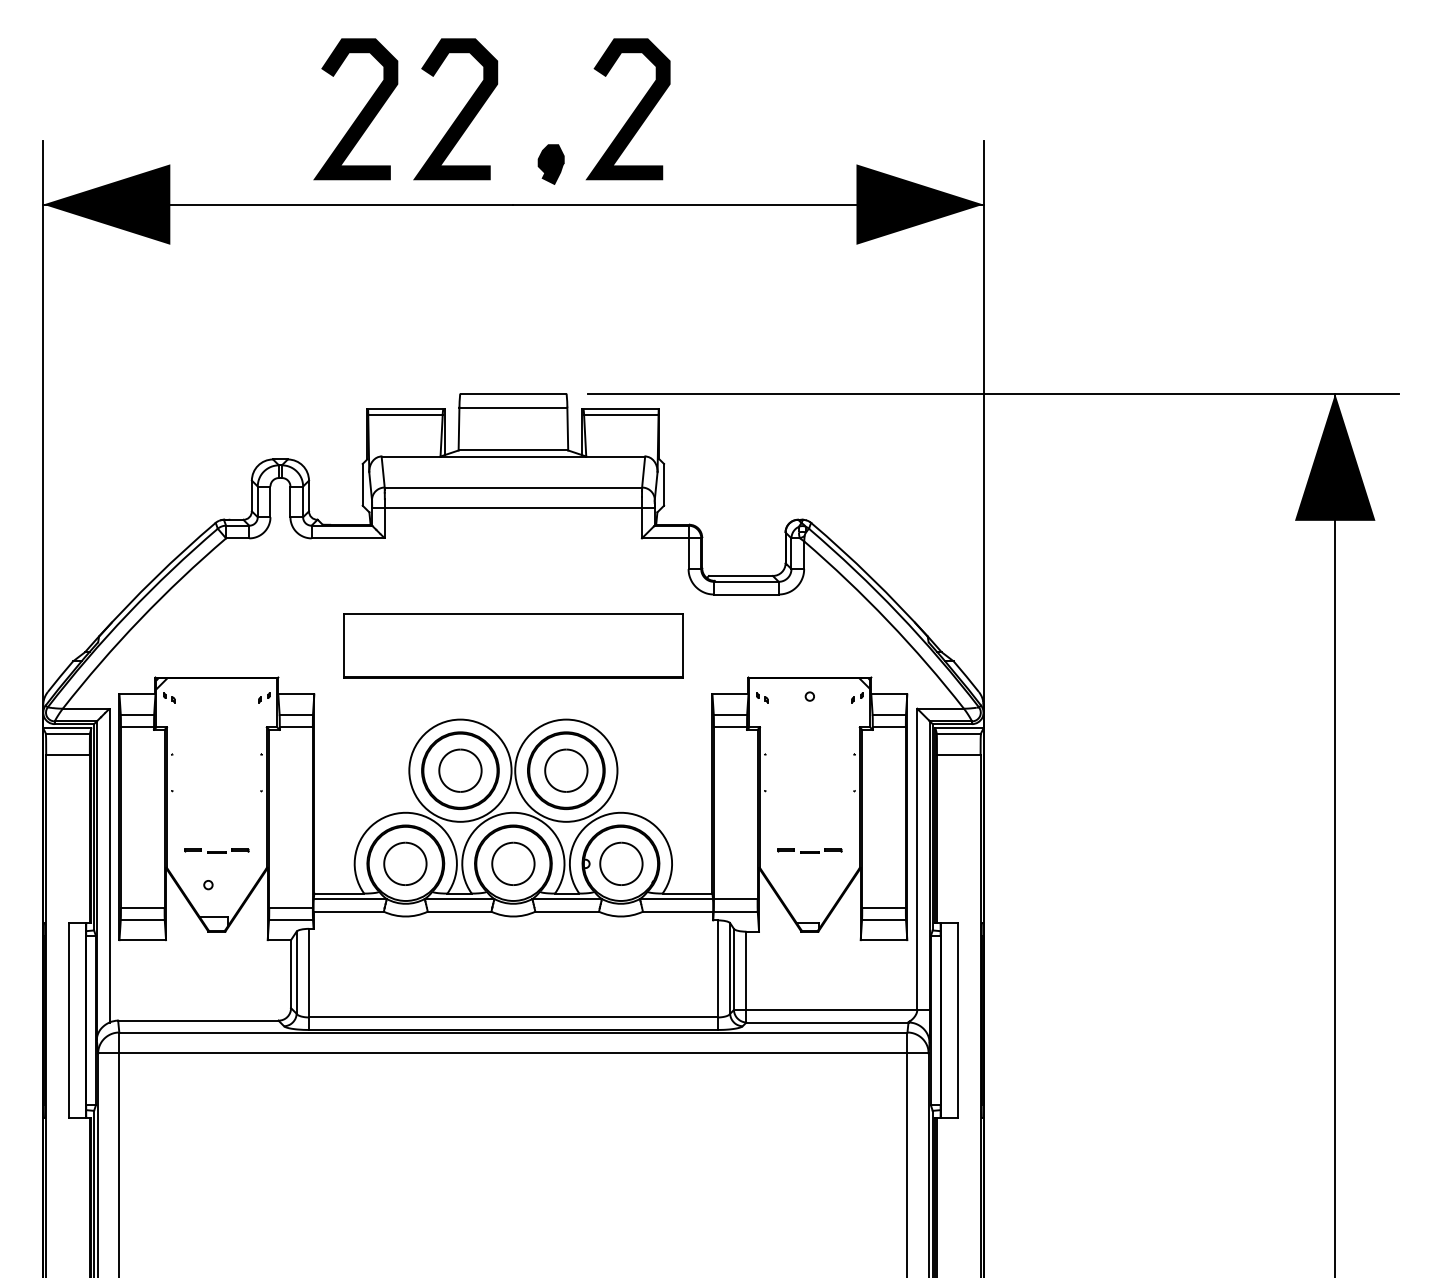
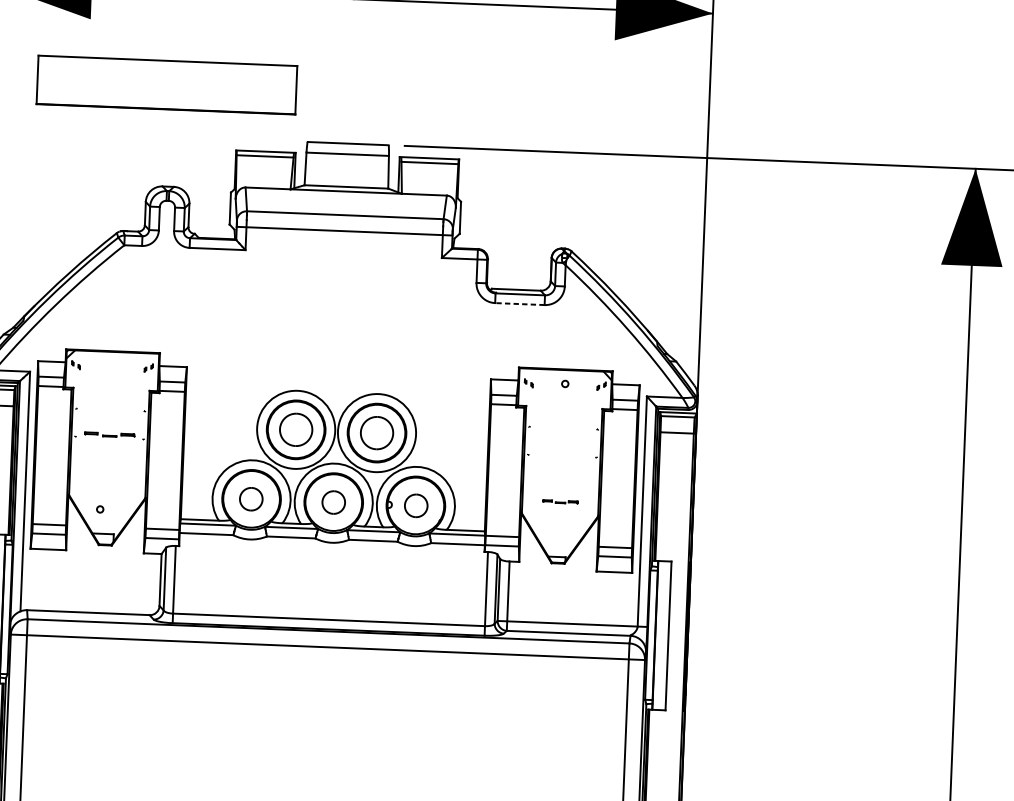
line: (745, 594) -> (519, 304), solid -> dashed
part: (513, 645) -> (167, 84), moved
part: (216, 850) -> (109, 434), moved
part: (809, 850) -> (560, 501), size x0.7
part: (405, 863) -> (251, 499), size x0.7
part: (513, 863) -> (333, 502), size x0.7
part: (621, 863) -> (416, 505), size x0.7

